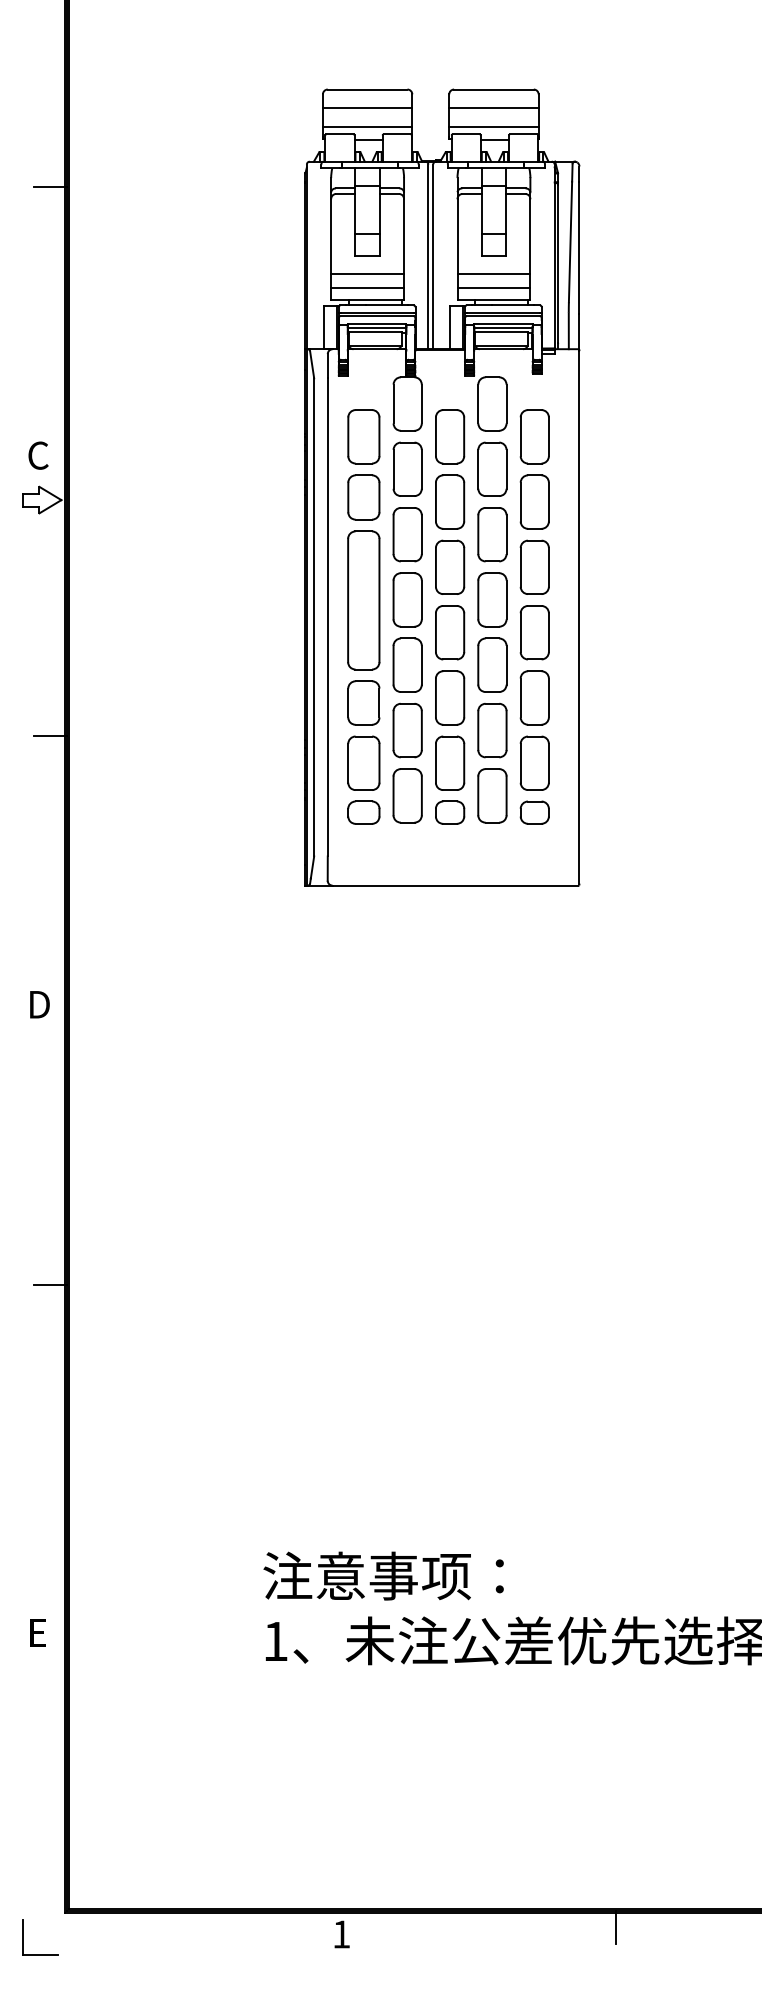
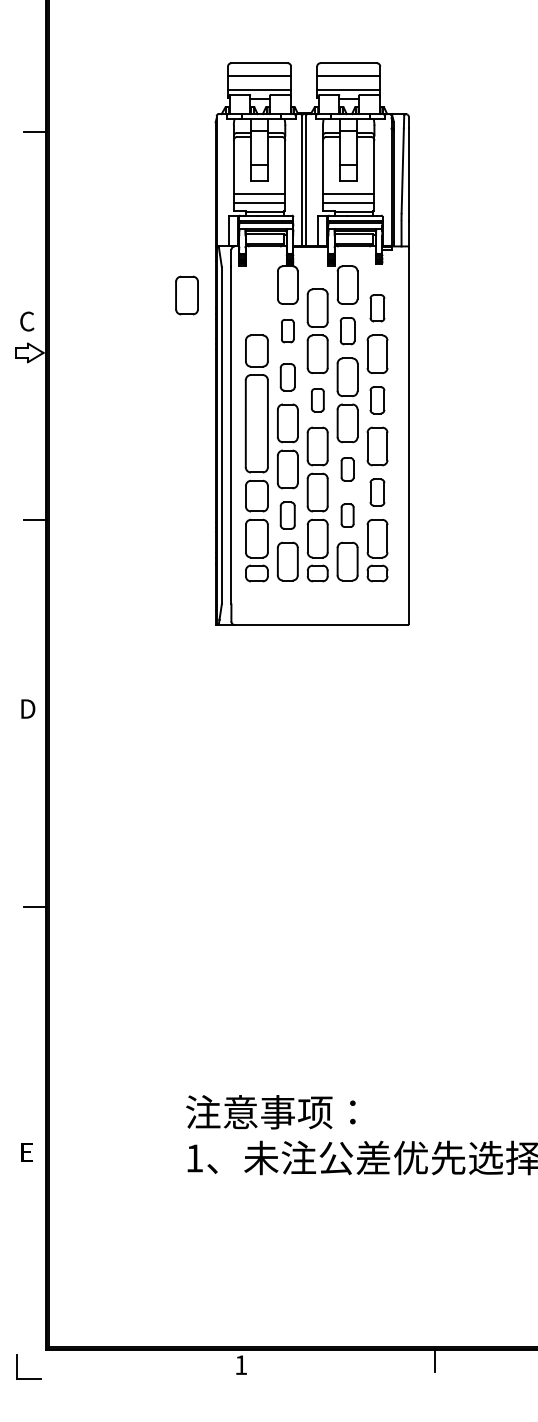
part: (363, 436) -> (186, 295), moved
part: (534, 436) -> (377, 308), size x0.7
part: (407, 468) -> (287, 330), size x0.6
part: (492, 468) -> (347, 330), size x0.7
part: (407, 534) -> (287, 377), size x0.7
part: (450, 566) -> (318, 399), size x0.6
part: (534, 566) -> (377, 399), size x0.7
part: (492, 664) -> (347, 468), size x0.6
part: (534, 697) -> (377, 492), size x0.7
part: (407, 730) -> (287, 515), size x0.7
part: (492, 730) -> (347, 515), size x0.6

